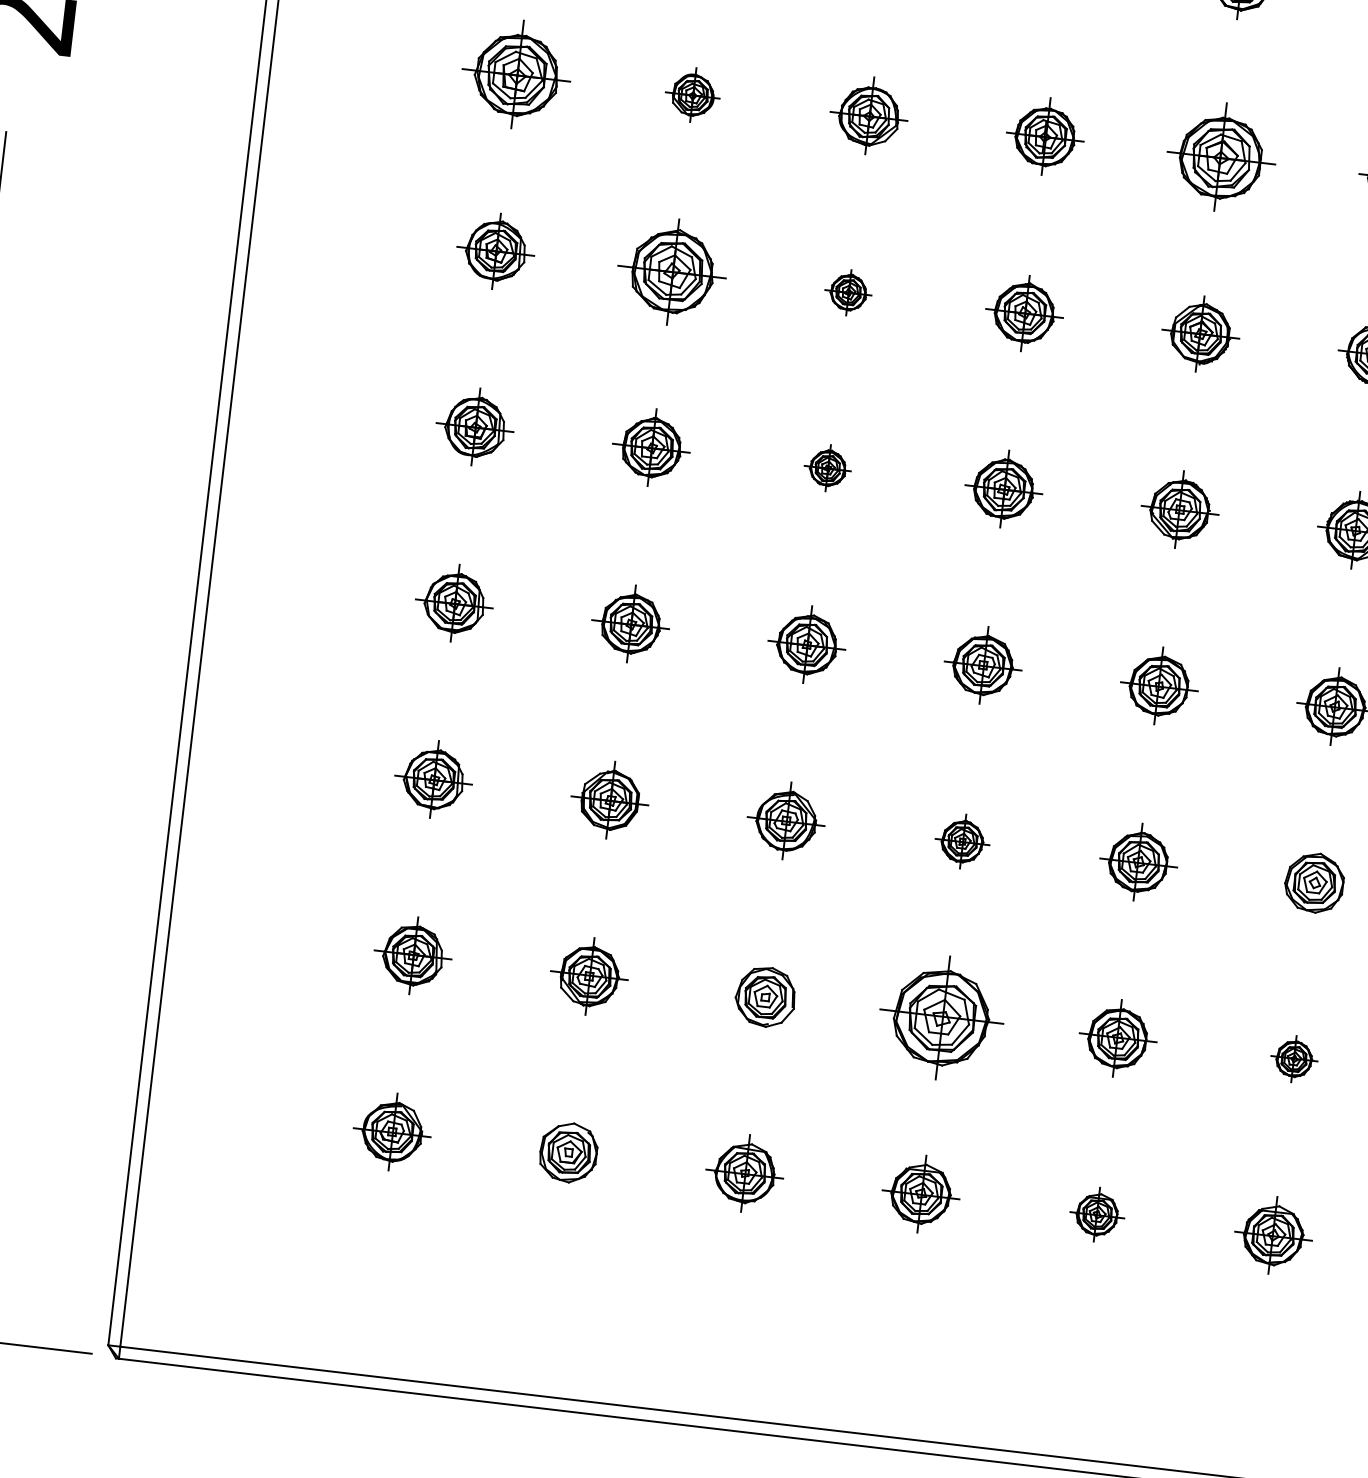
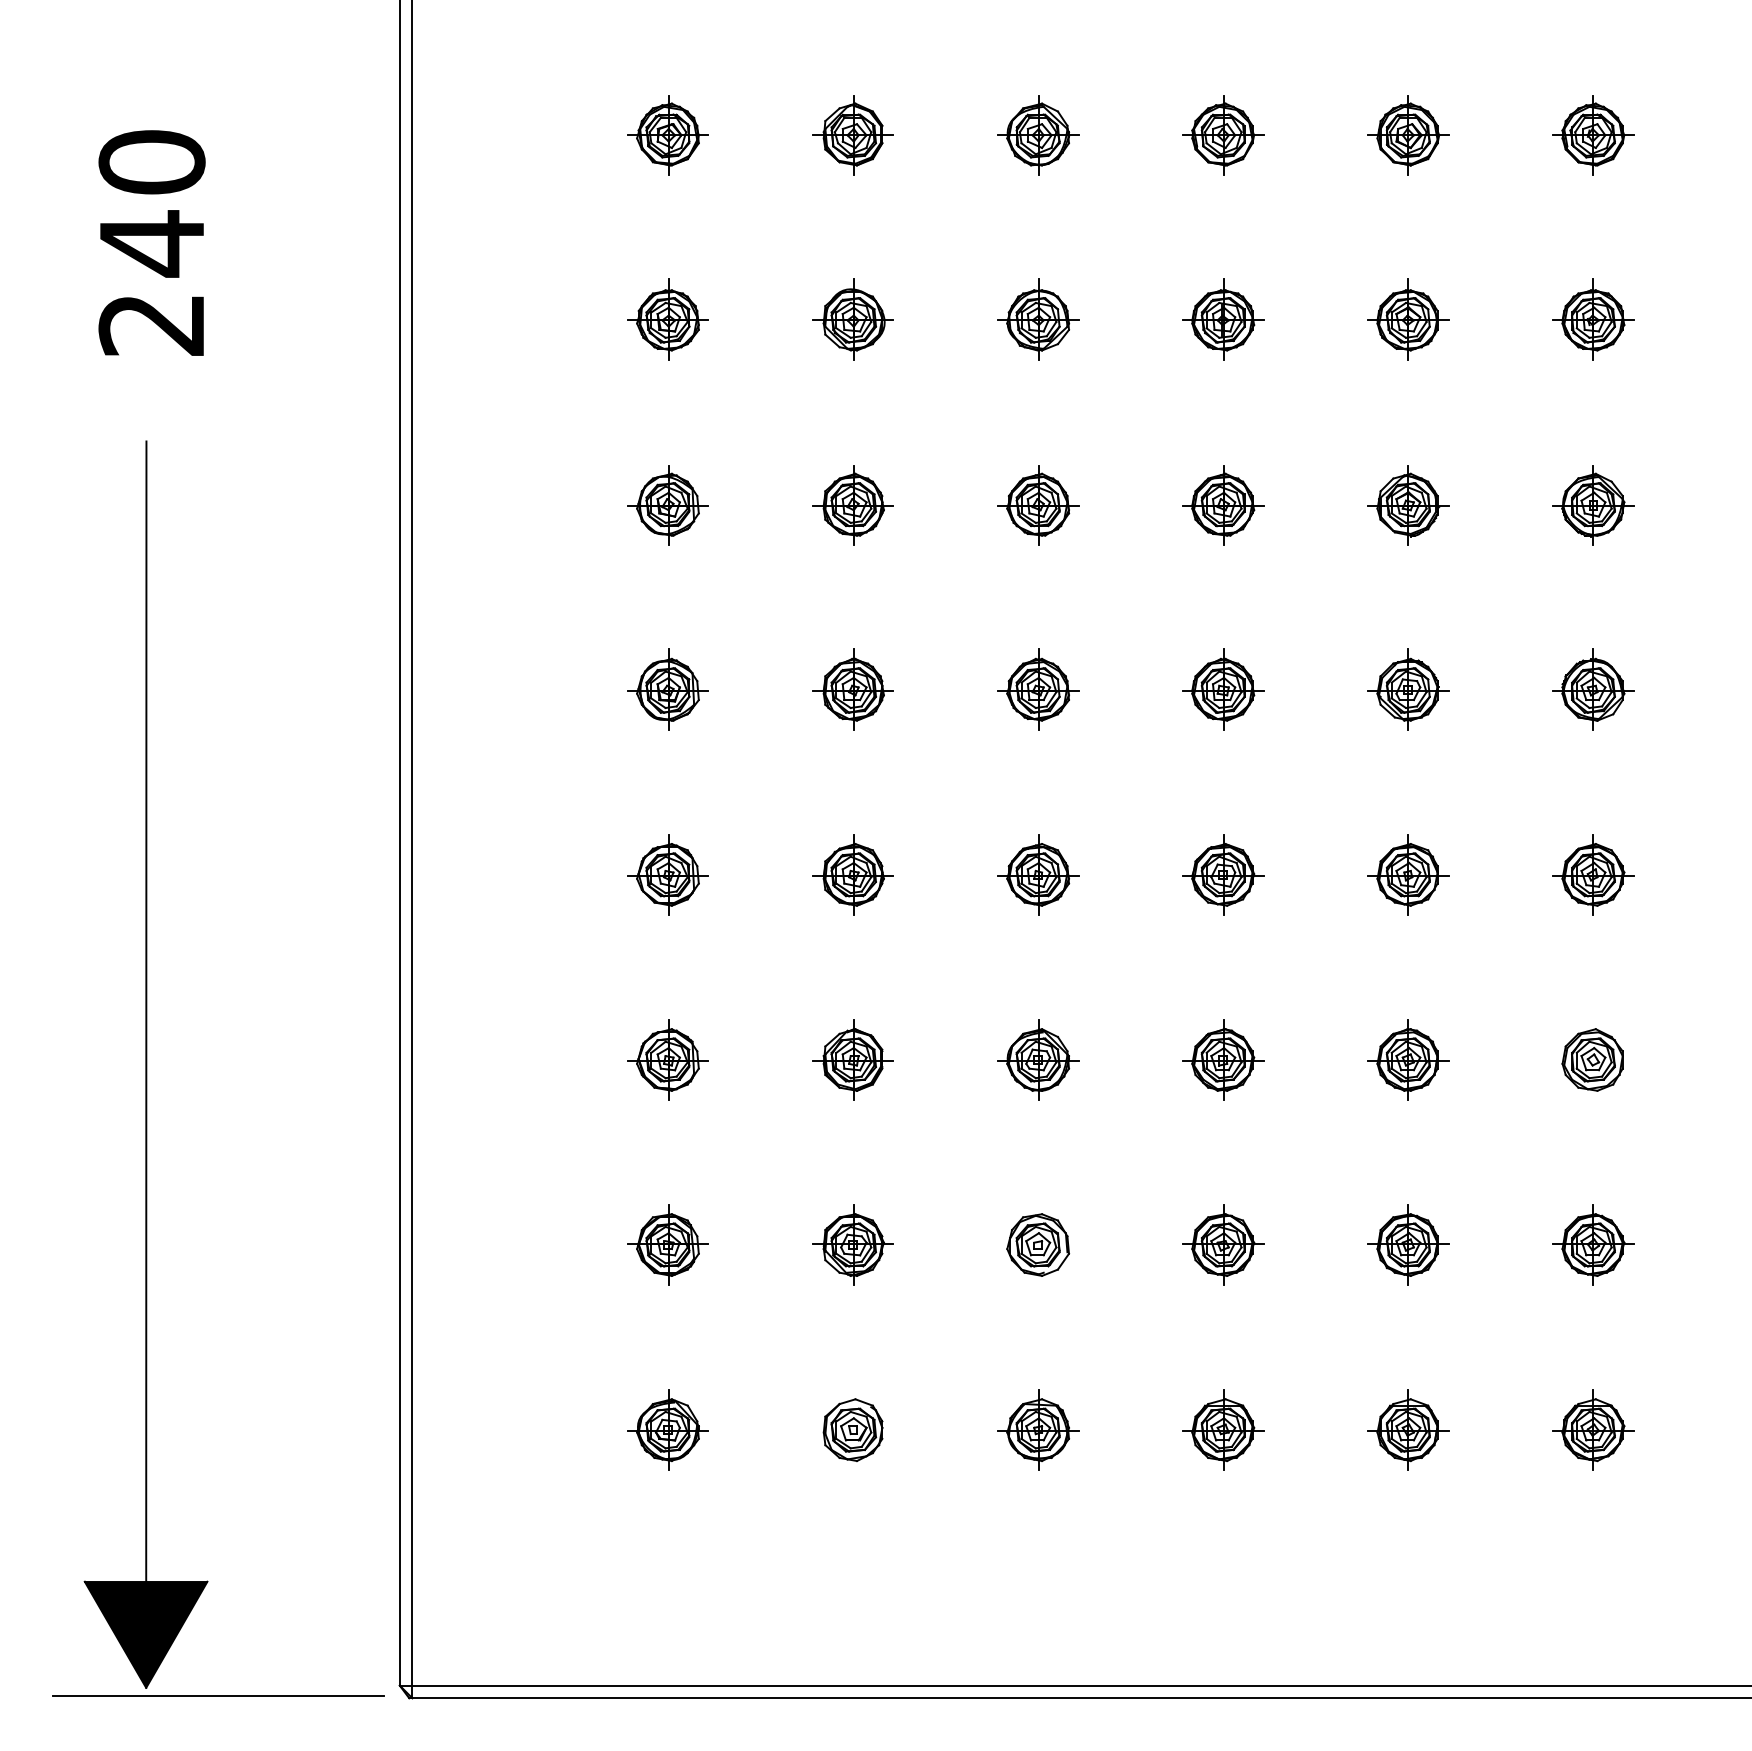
part: (516, 74) -> (667, 319), size x0.71
part: (692, 94) -> (852, 319), size x1.43
part: (1221, 157) -> (1408, 319), size x0.71
part: (671, 271) -> (852, 505), size x0.71
part: (848, 292) -> (1038, 505), size x1.67
part: (828, 468) -> (1038, 689), size x1.67
part: (962, 841) -> (1223, 1059), size x1.43
part: (942, 1017) -> (1223, 1244), size x0.62
part: (1294, 1058) -> (1593, 1244), size x1.67
part: (1097, 1214) -> (1408, 1429), size x1.43

